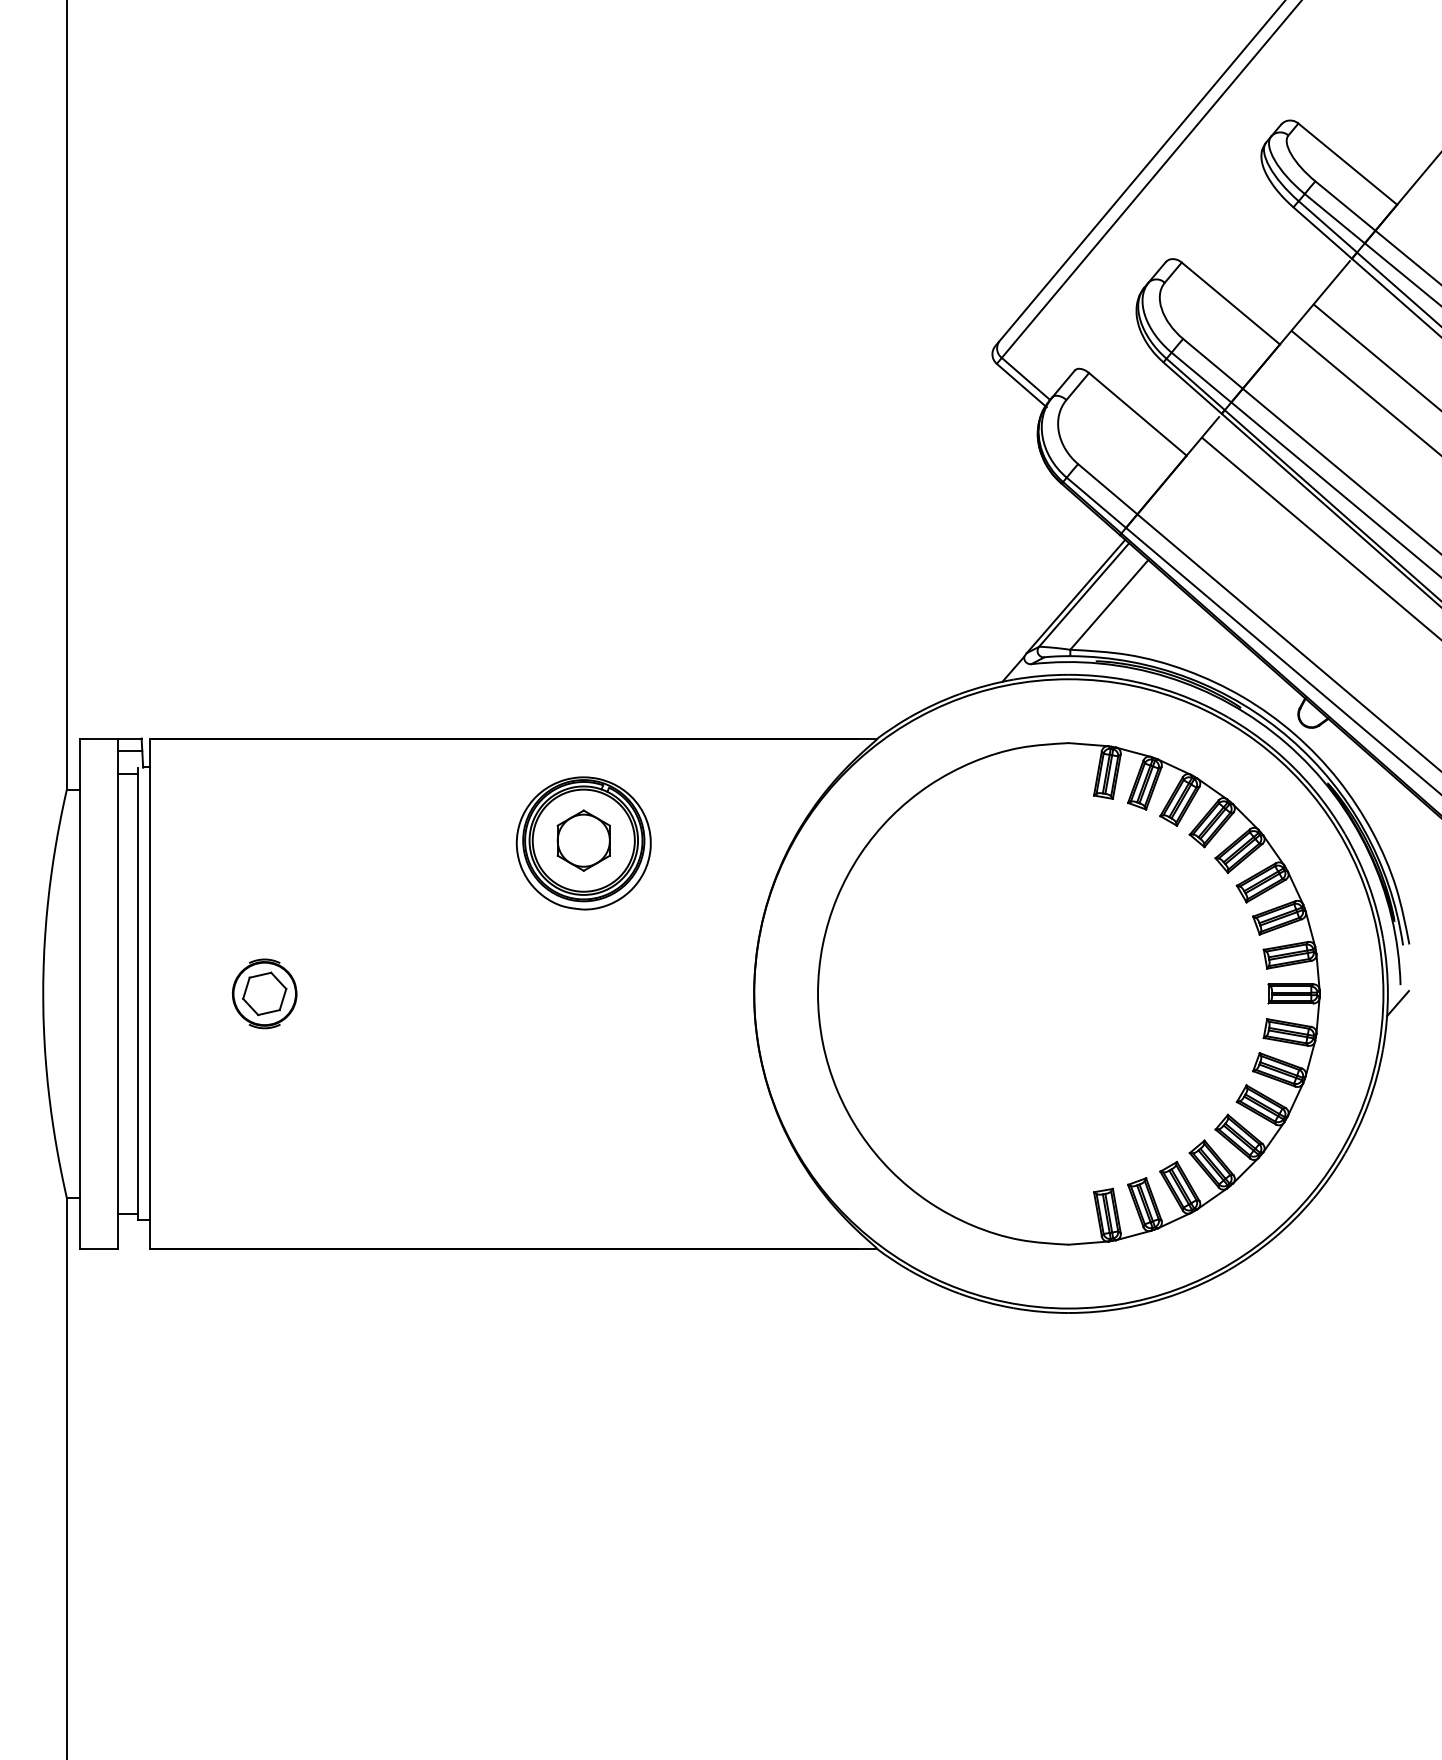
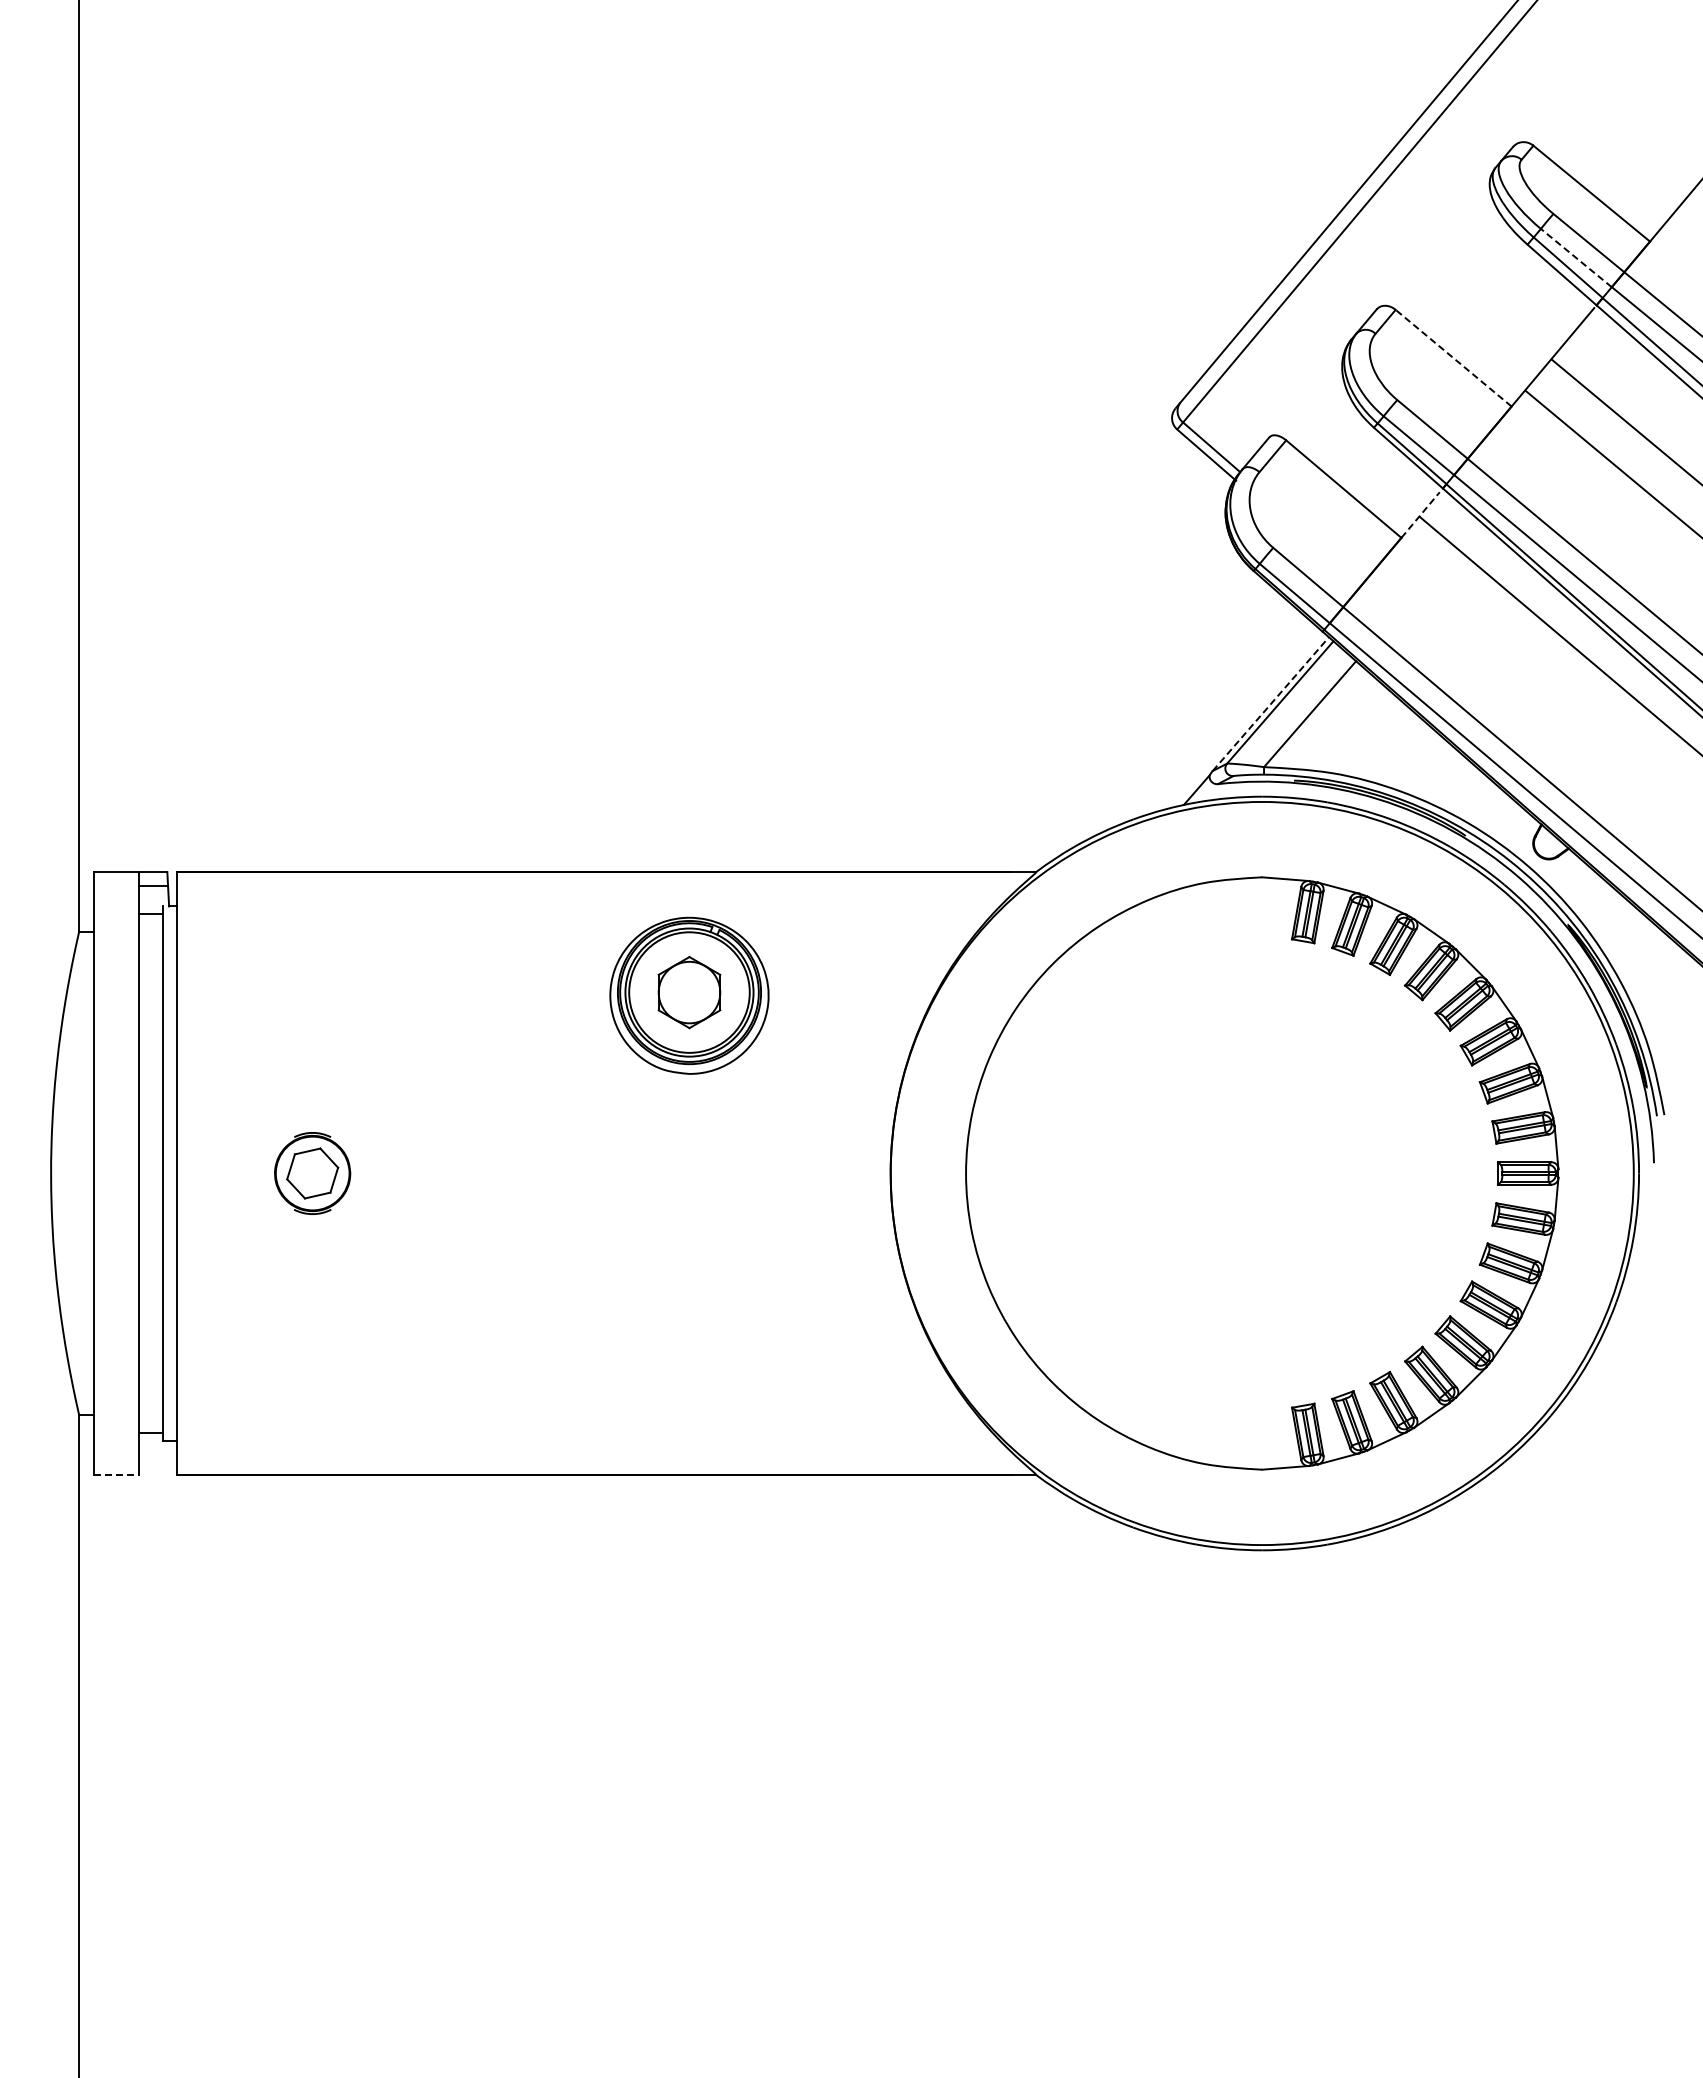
line: (1334, 219) -> (1576, 258), solid -> dashed
line: (1230, 302) -> (1453, 357), solid -> dashed
line: (1202, 436) -> (1420, 515), solid -> dashed
line: (1075, 596) -> (1270, 704), solid -> dashed
line: (1397, 1003) -> (1650, 1184), removed
line: (98, 1248) -> (116, 1474), solid -> dashed

